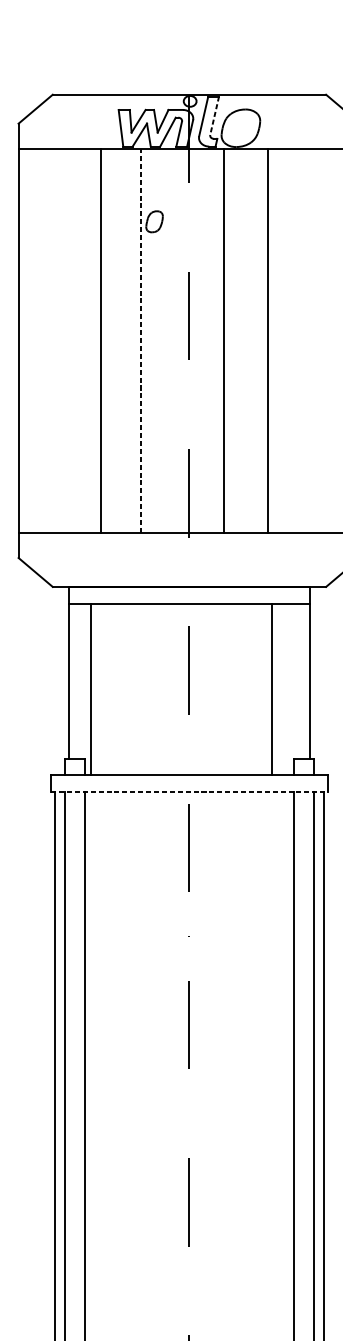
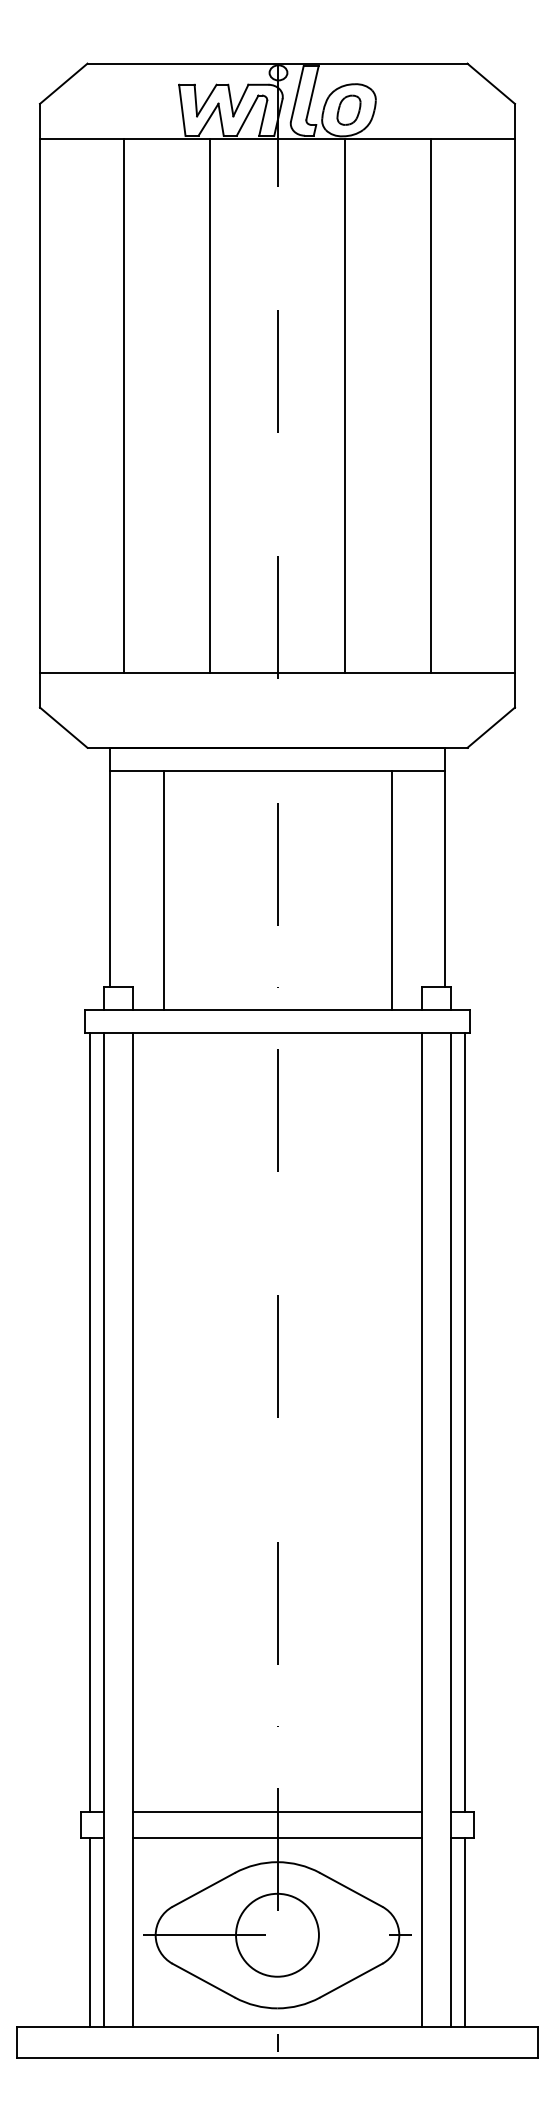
line: (214, 116) -> (312, 93), dashed -> solid
part: (154, 221) -> (348, 109), moved
line: (100, 340) -> (124, 405), moved
line: (140, 340) -> (209, 405), dashed -> solid
line: (224, 340) -> (345, 405), moved
line: (267, 340) -> (430, 405), moved
line: (90, 688) -> (163, 889), moved
line: (189, 791) -> (277, 1032), dashed -> solid

